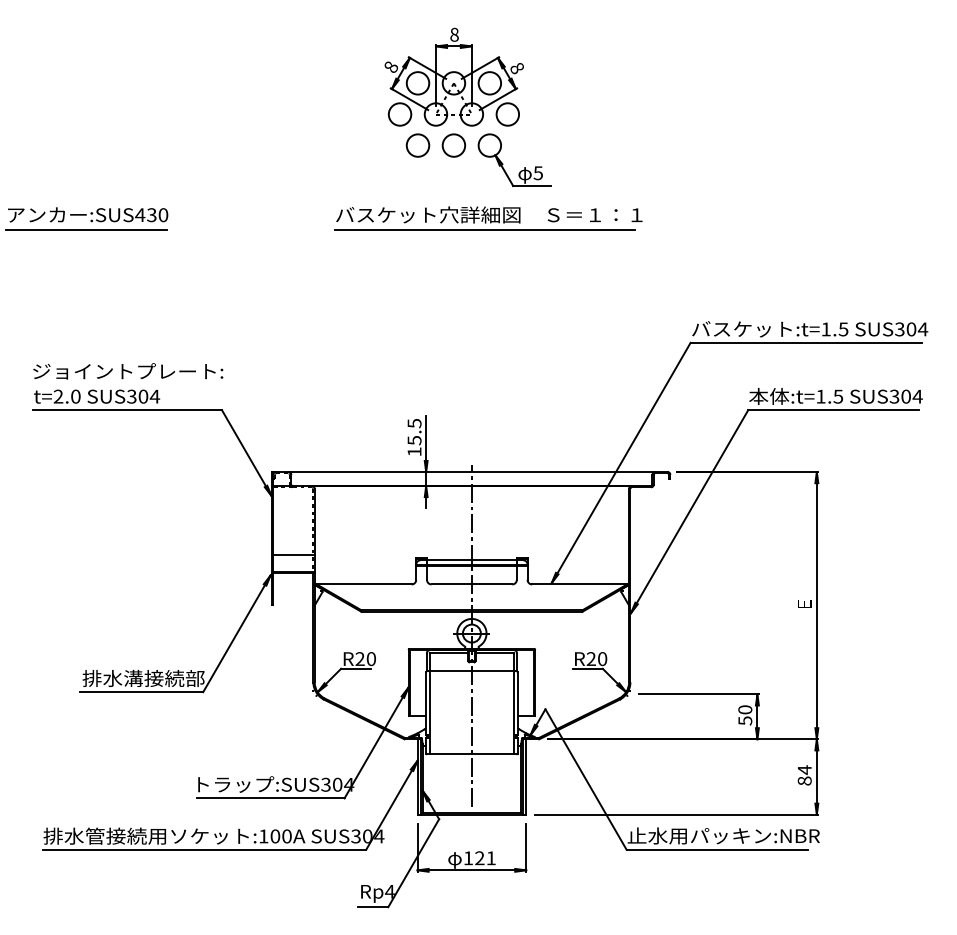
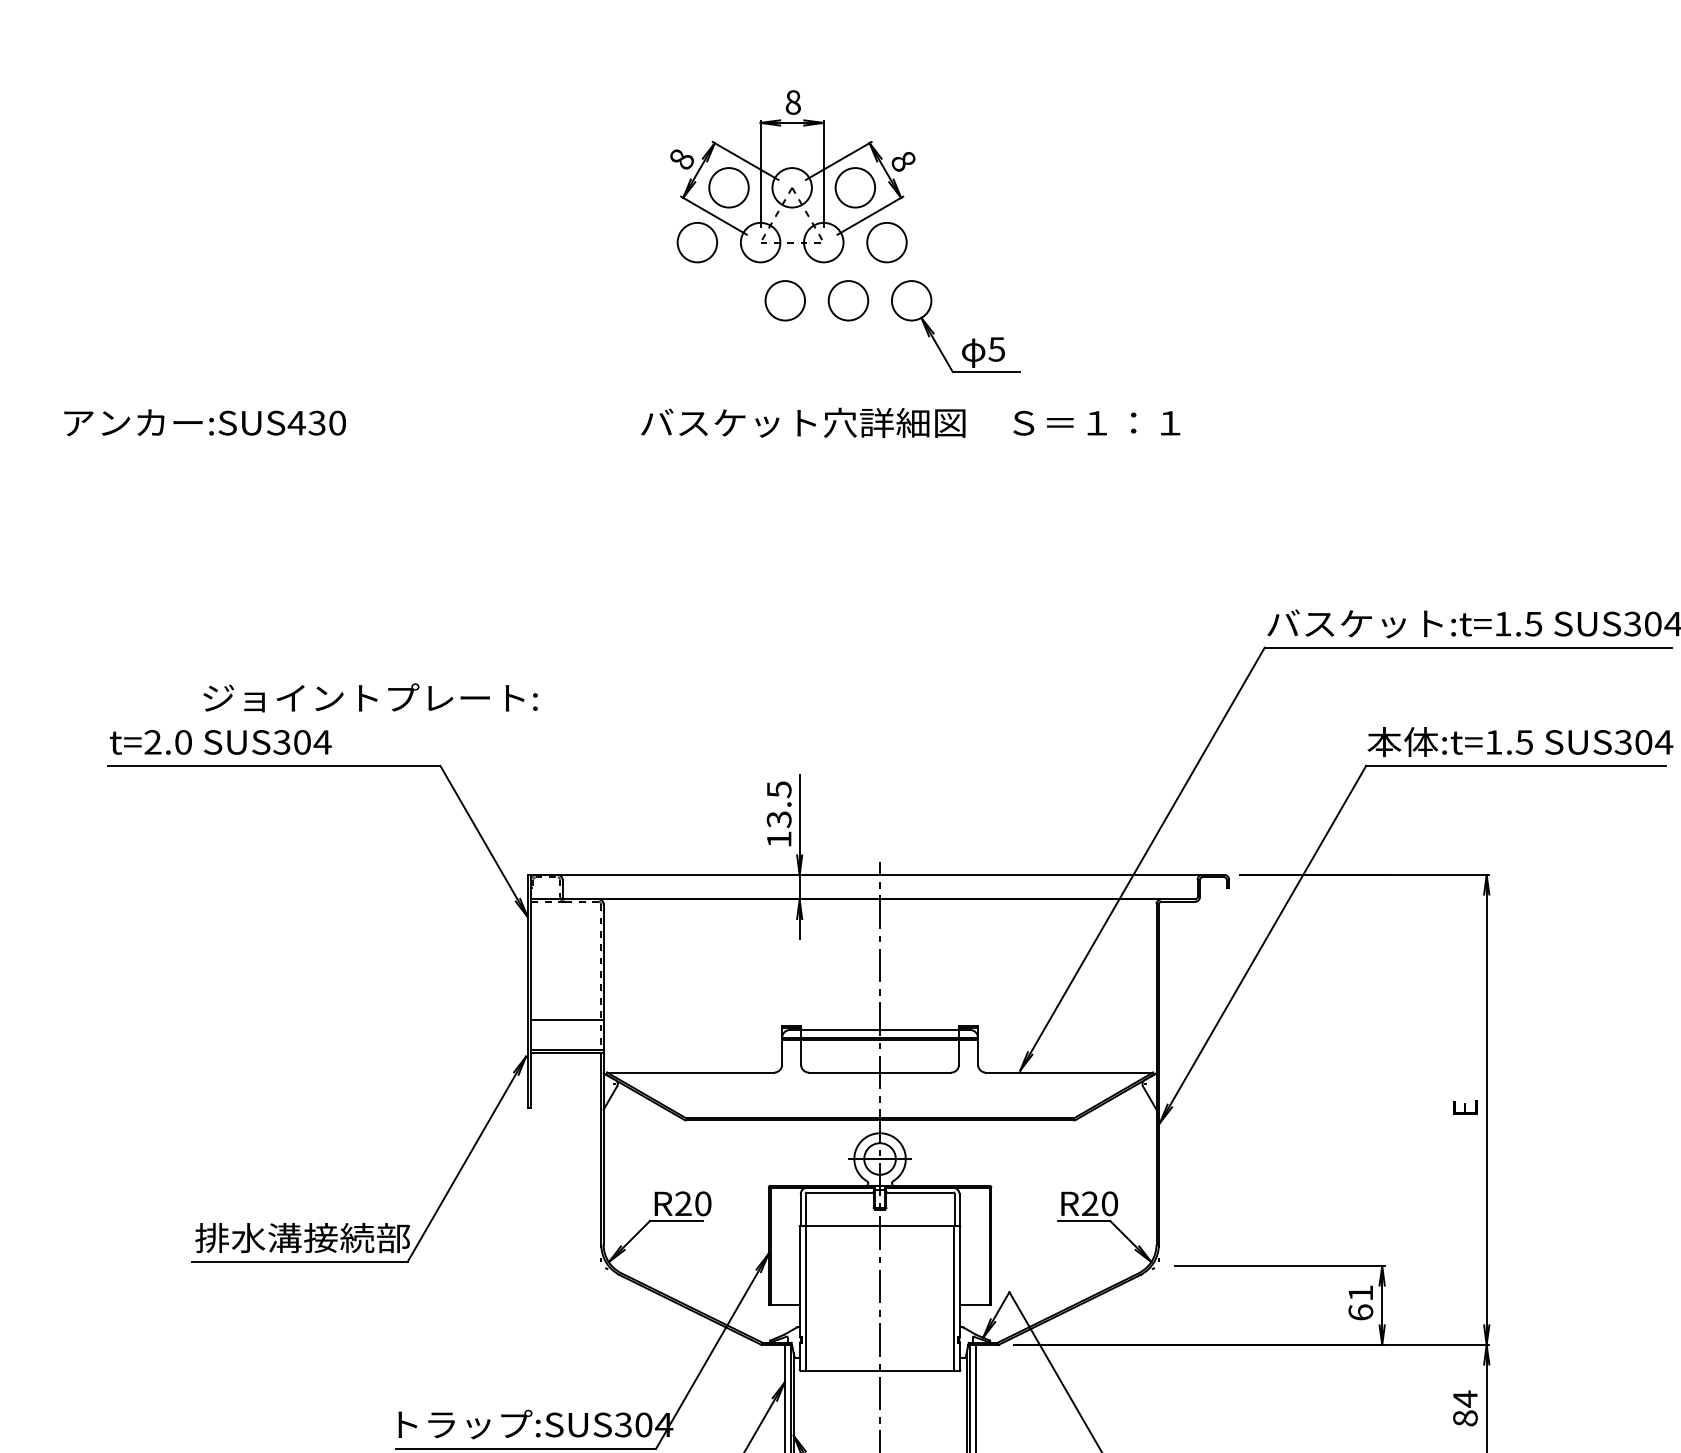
part: (453, 76) -> (791, 175), moved
line: (86, 229) -> (202, 448), removed
line: (484, 229) -> (902, 448), removed
text: (128, 371) -> (371, 698), moved
text: (414, 440) -> (779, 819), 15.5 -> 13.5
text: (745, 715) -> (1361, 1303), 50 -> 61

